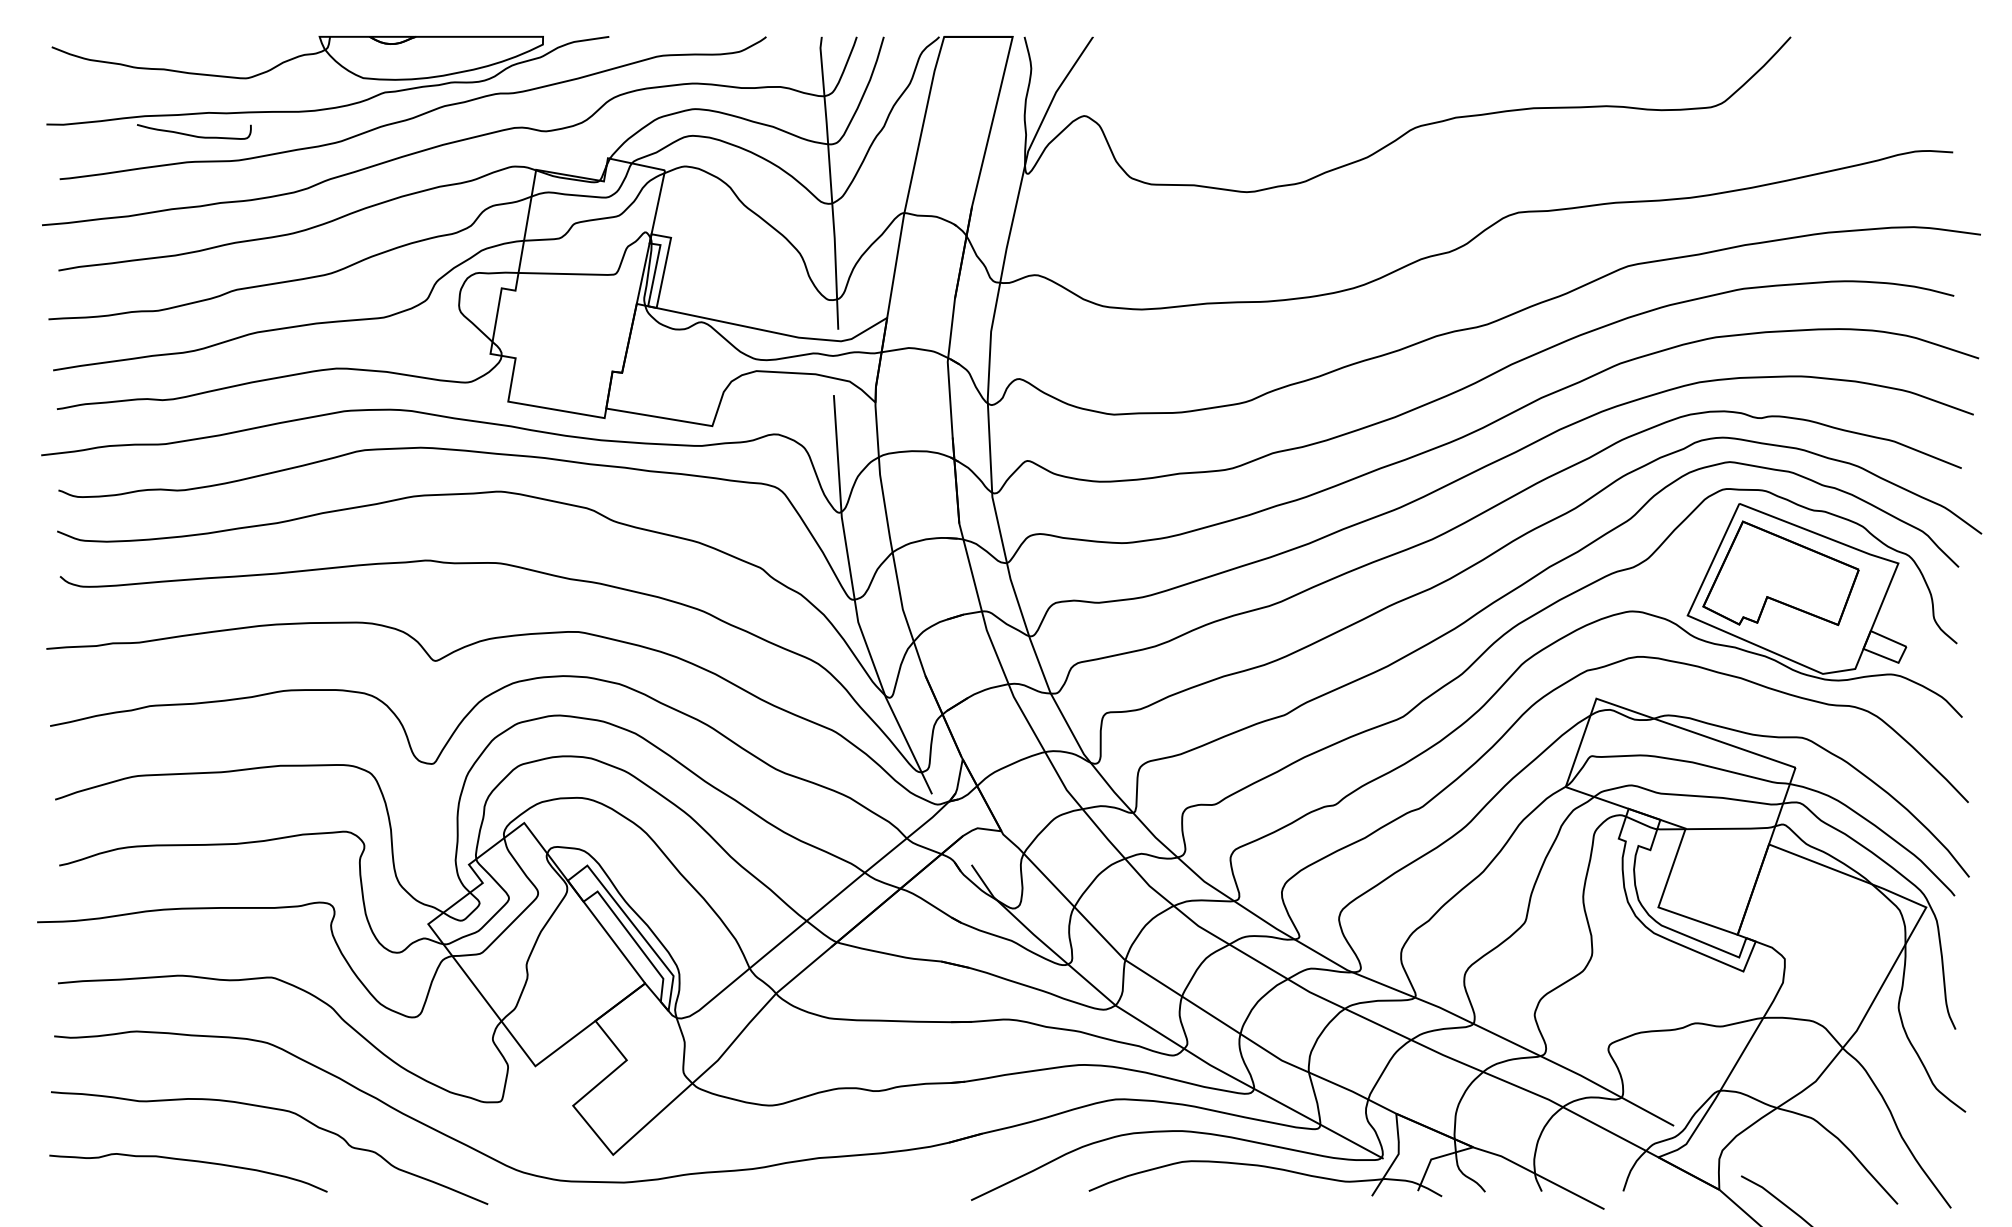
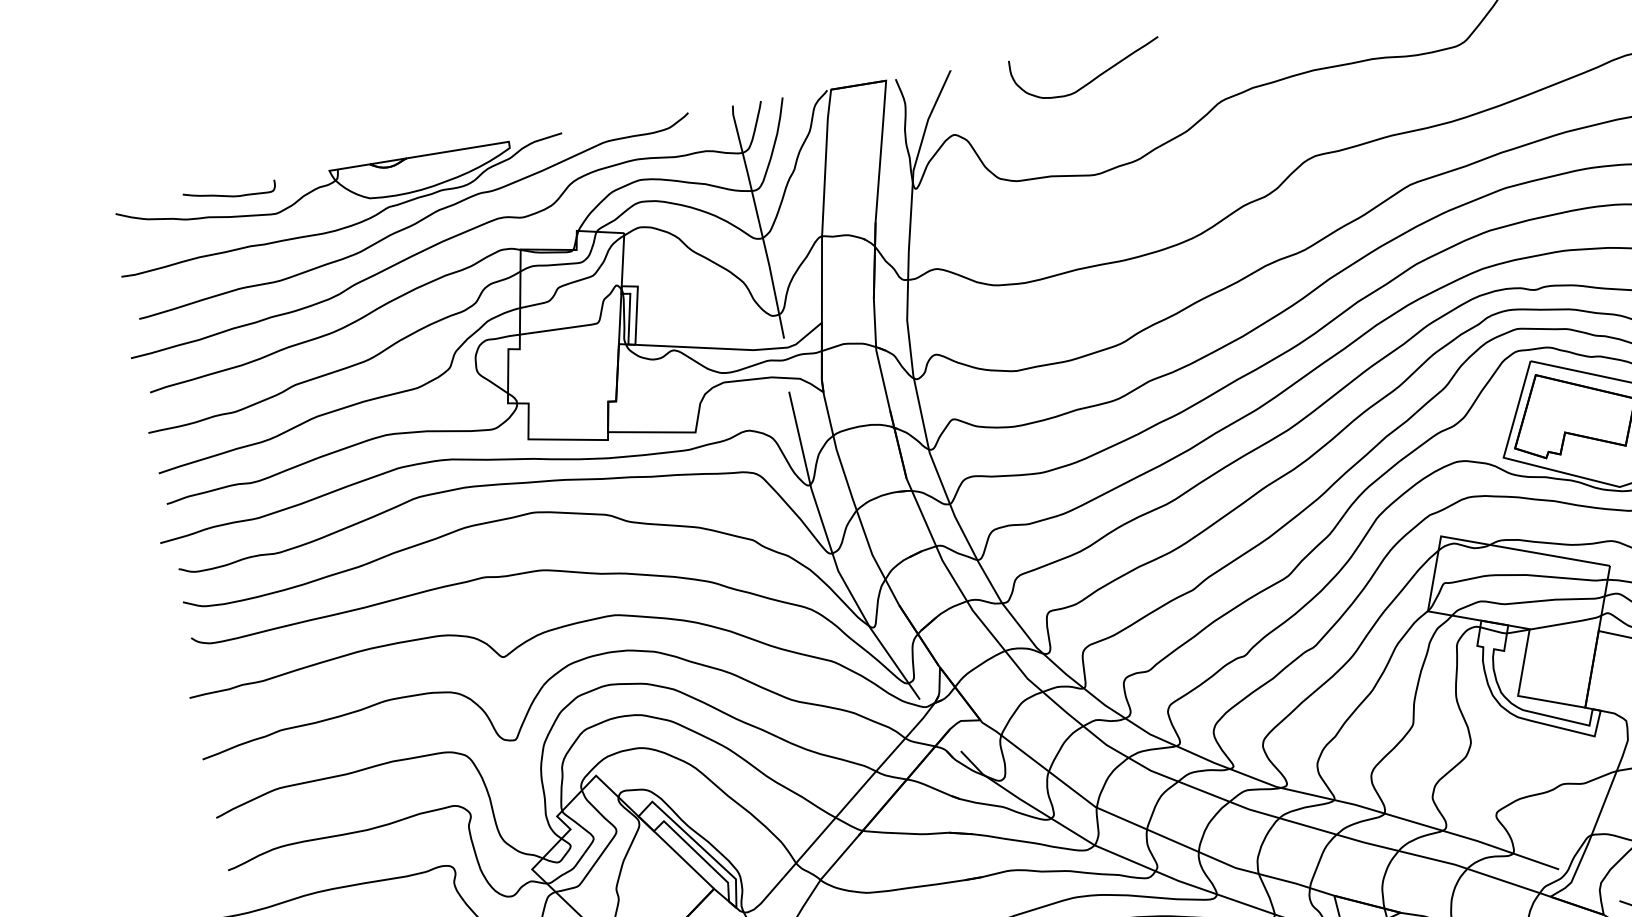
curve: (1264, 75) -> (1093, 78), added
curve: (192, 134) -> (228, 195), moved

